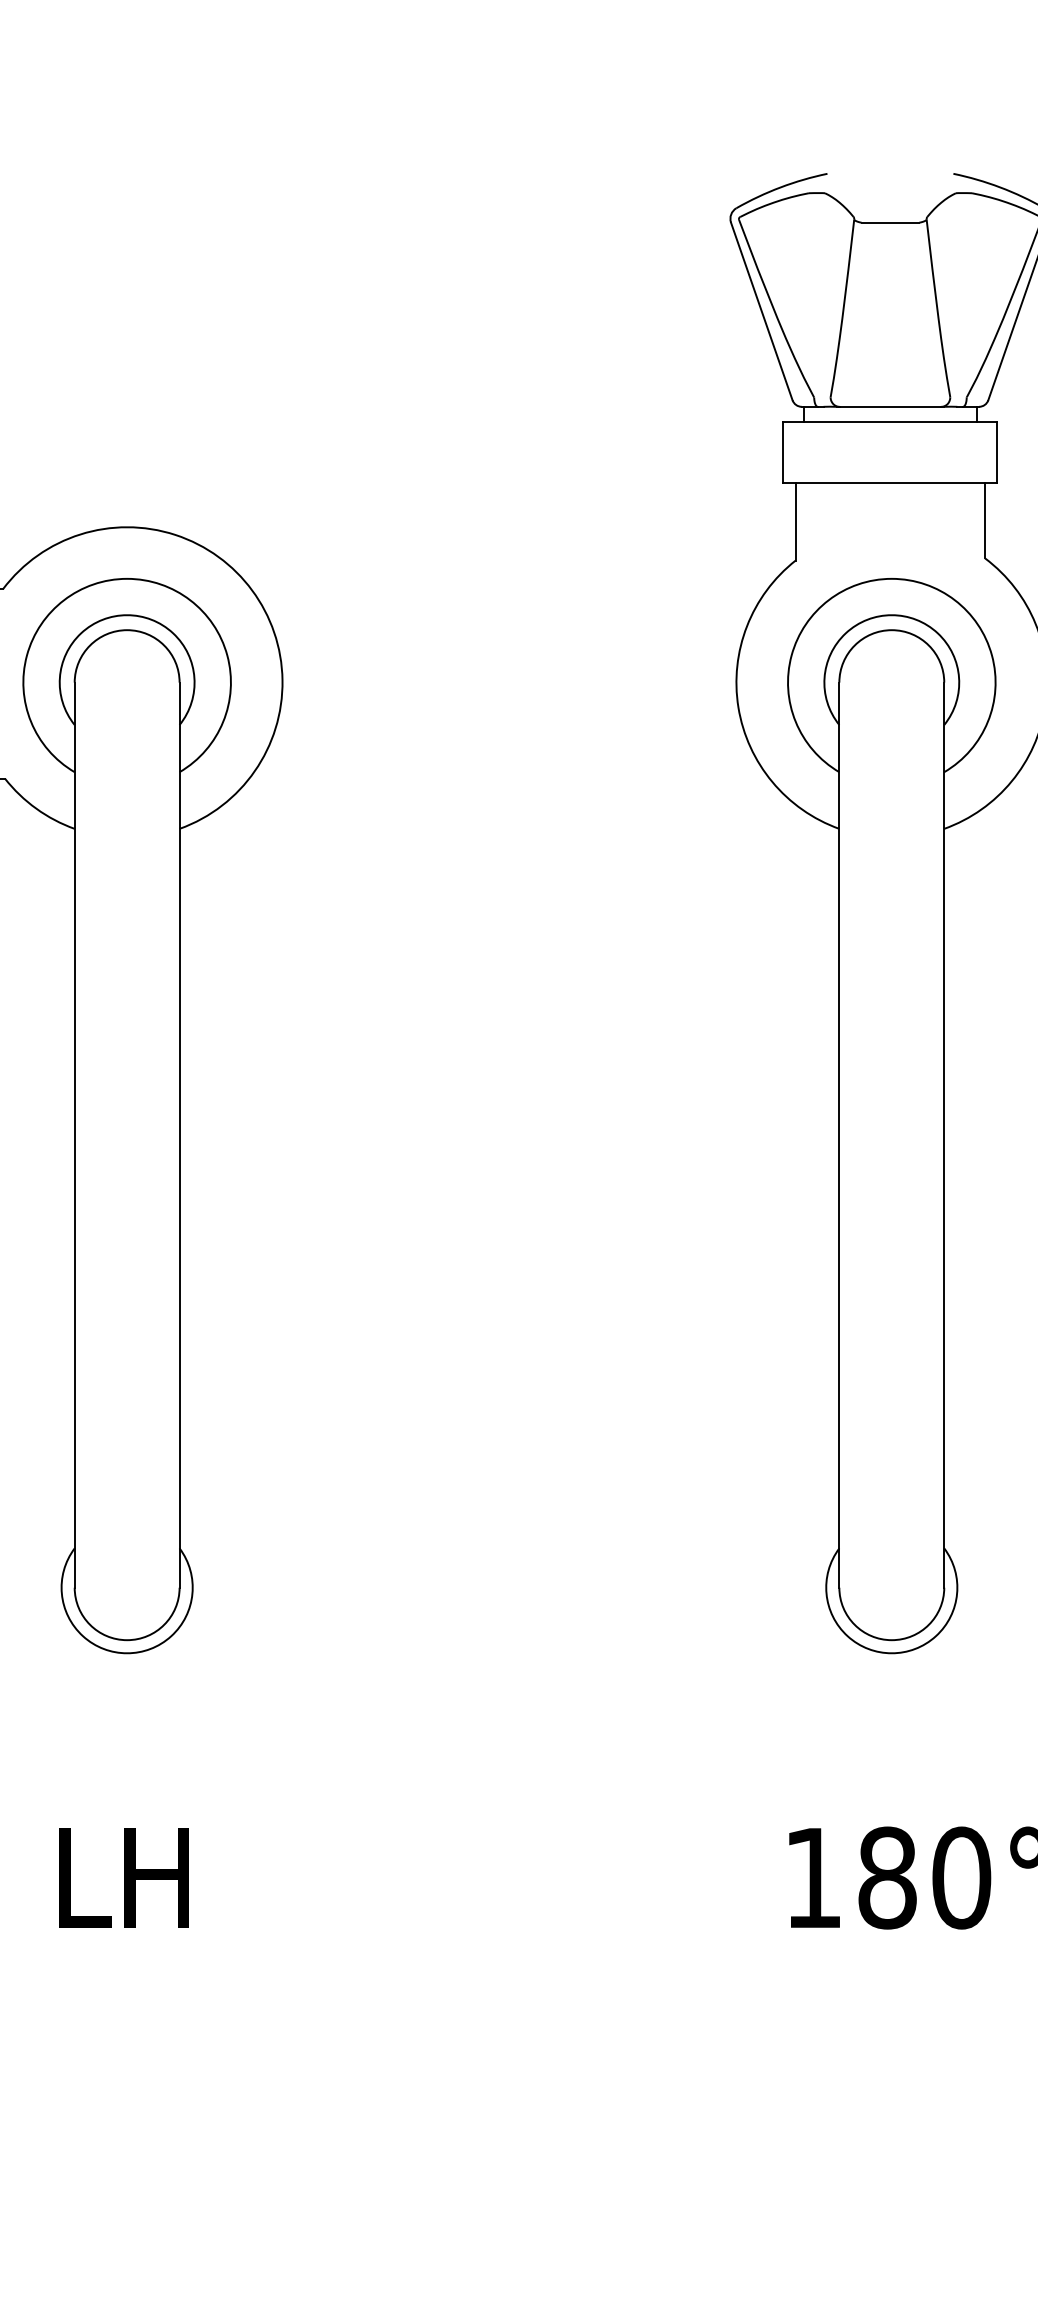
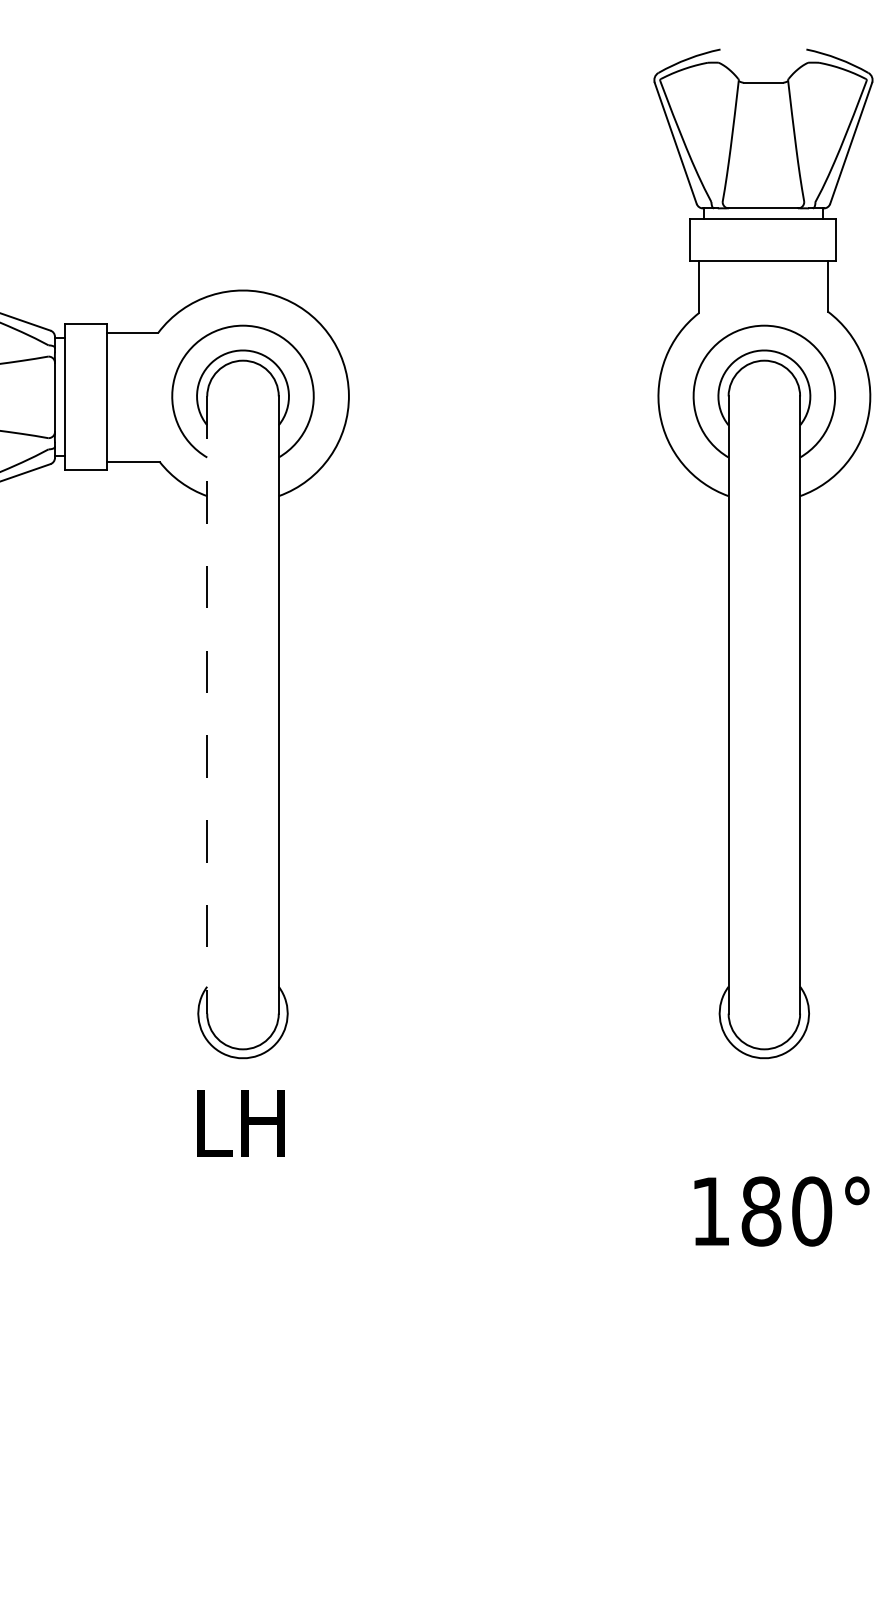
line: (75, 1135) -> (207, 705), solid -> dashed
text: (123, 1877) -> (240, 1123), moved

